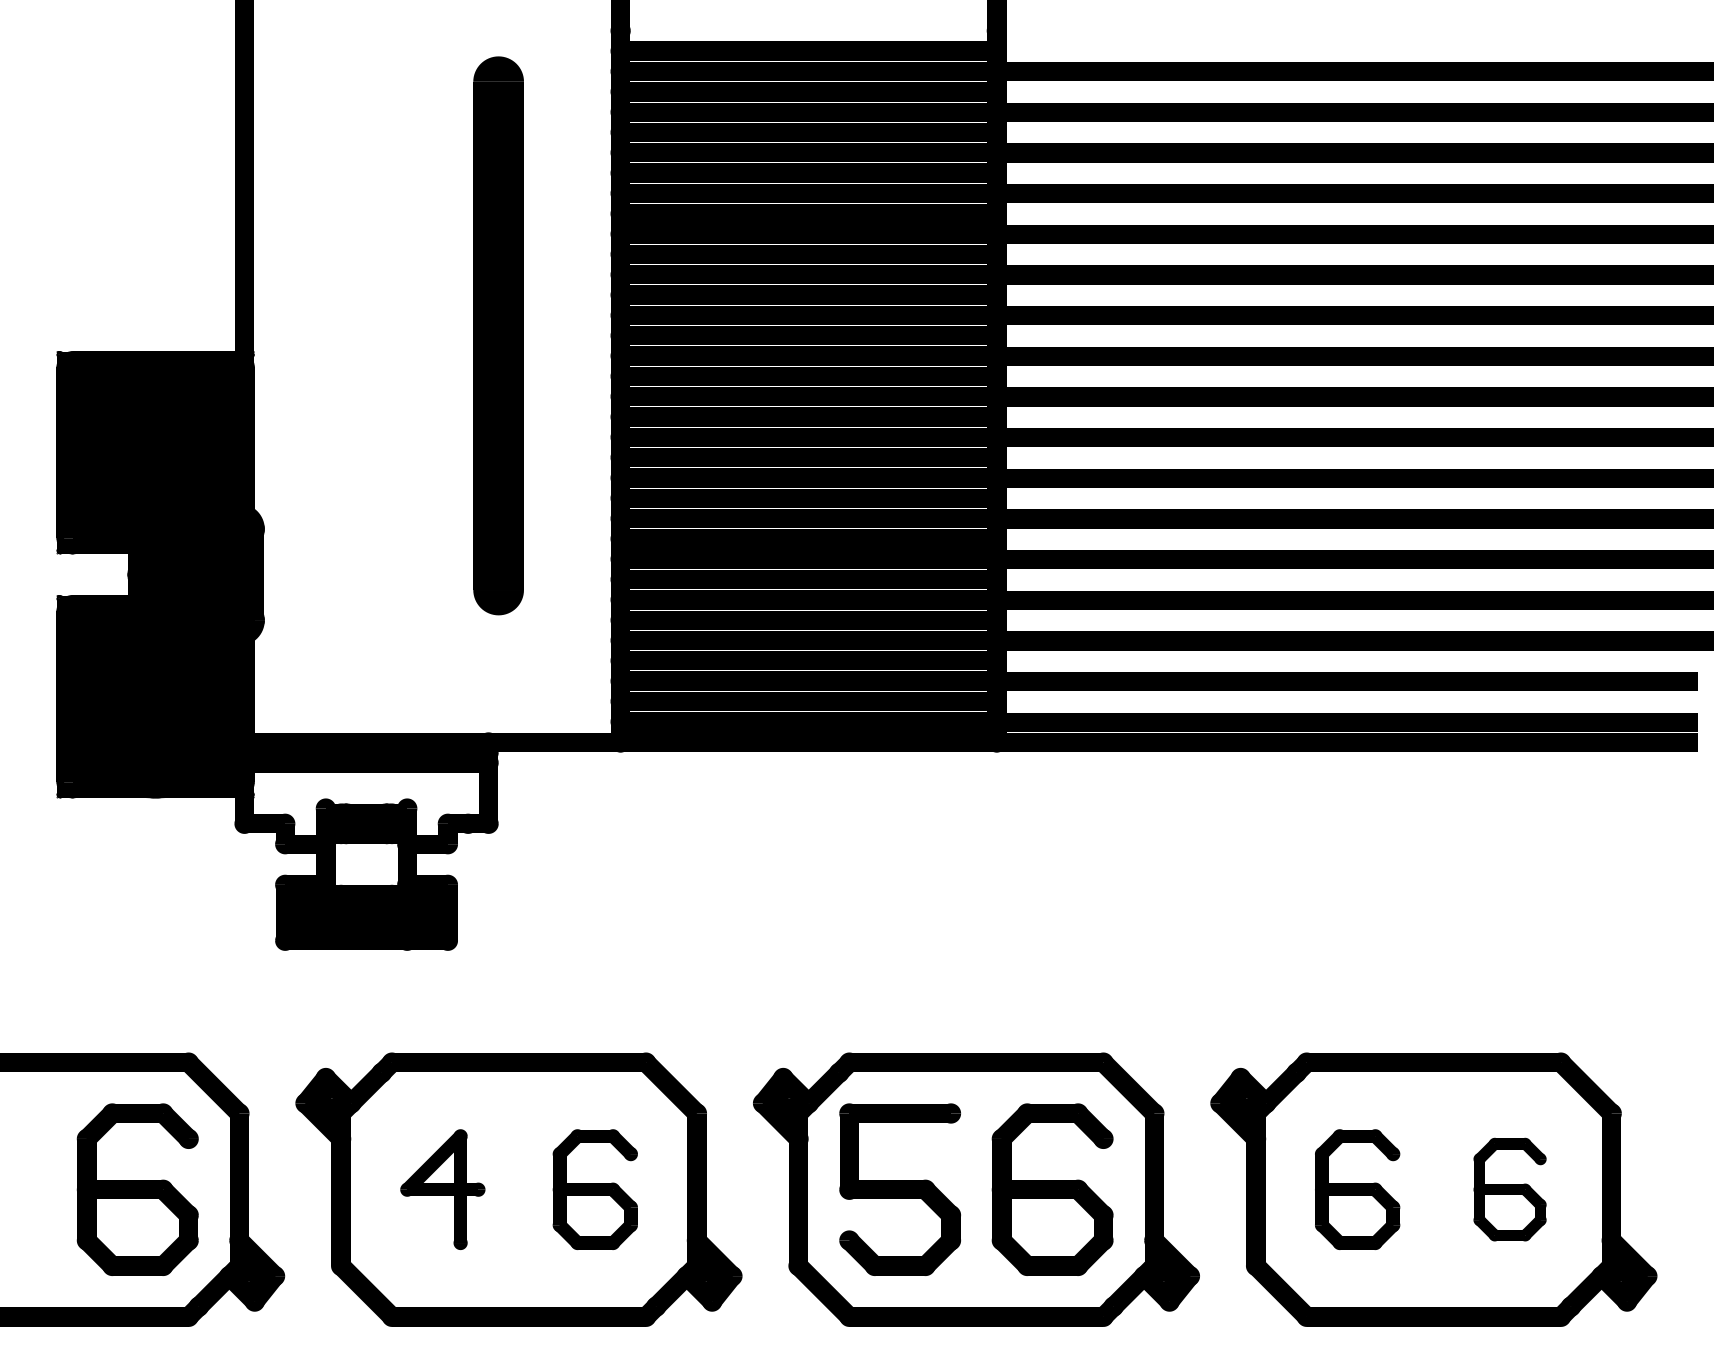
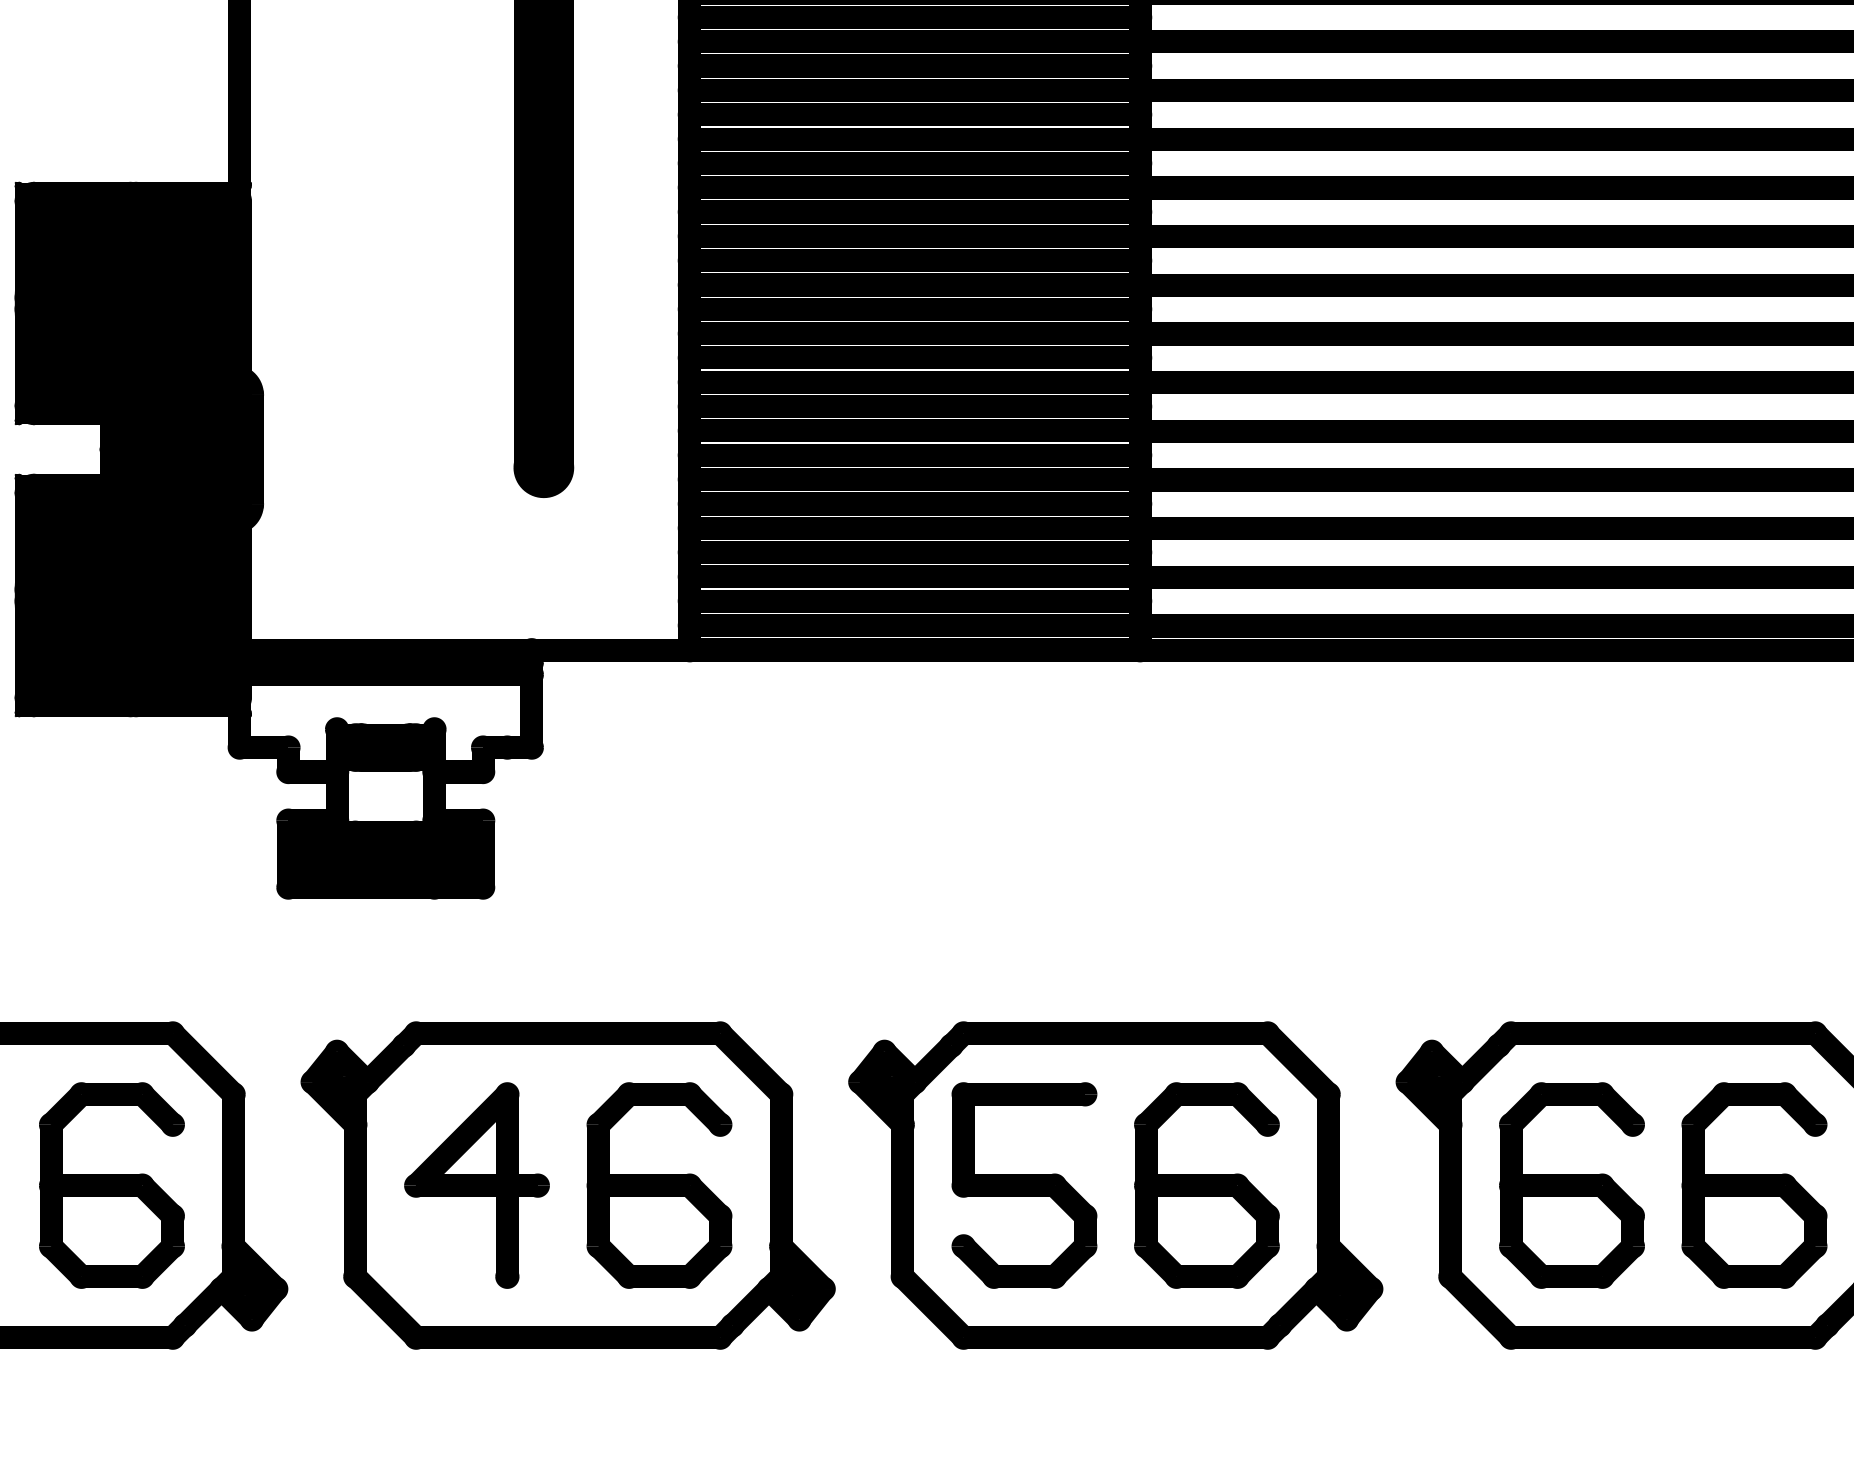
part: (442, 1189) -> (476, 1185), size x1.43
part: (595, 1189) -> (659, 1185), size x1.43
part: (1357, 1189) -> (1571, 1185), size x1.43
part: (1509, 1189) -> (1753, 1185), size x1.67

